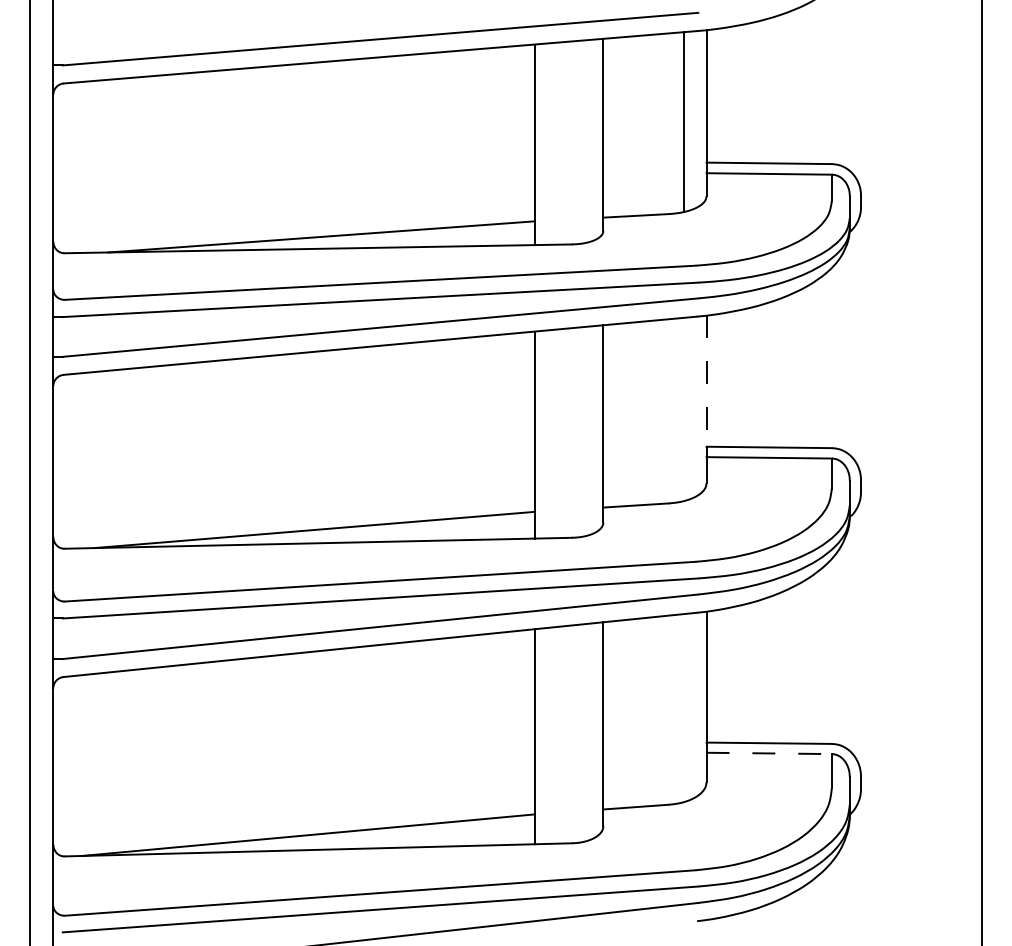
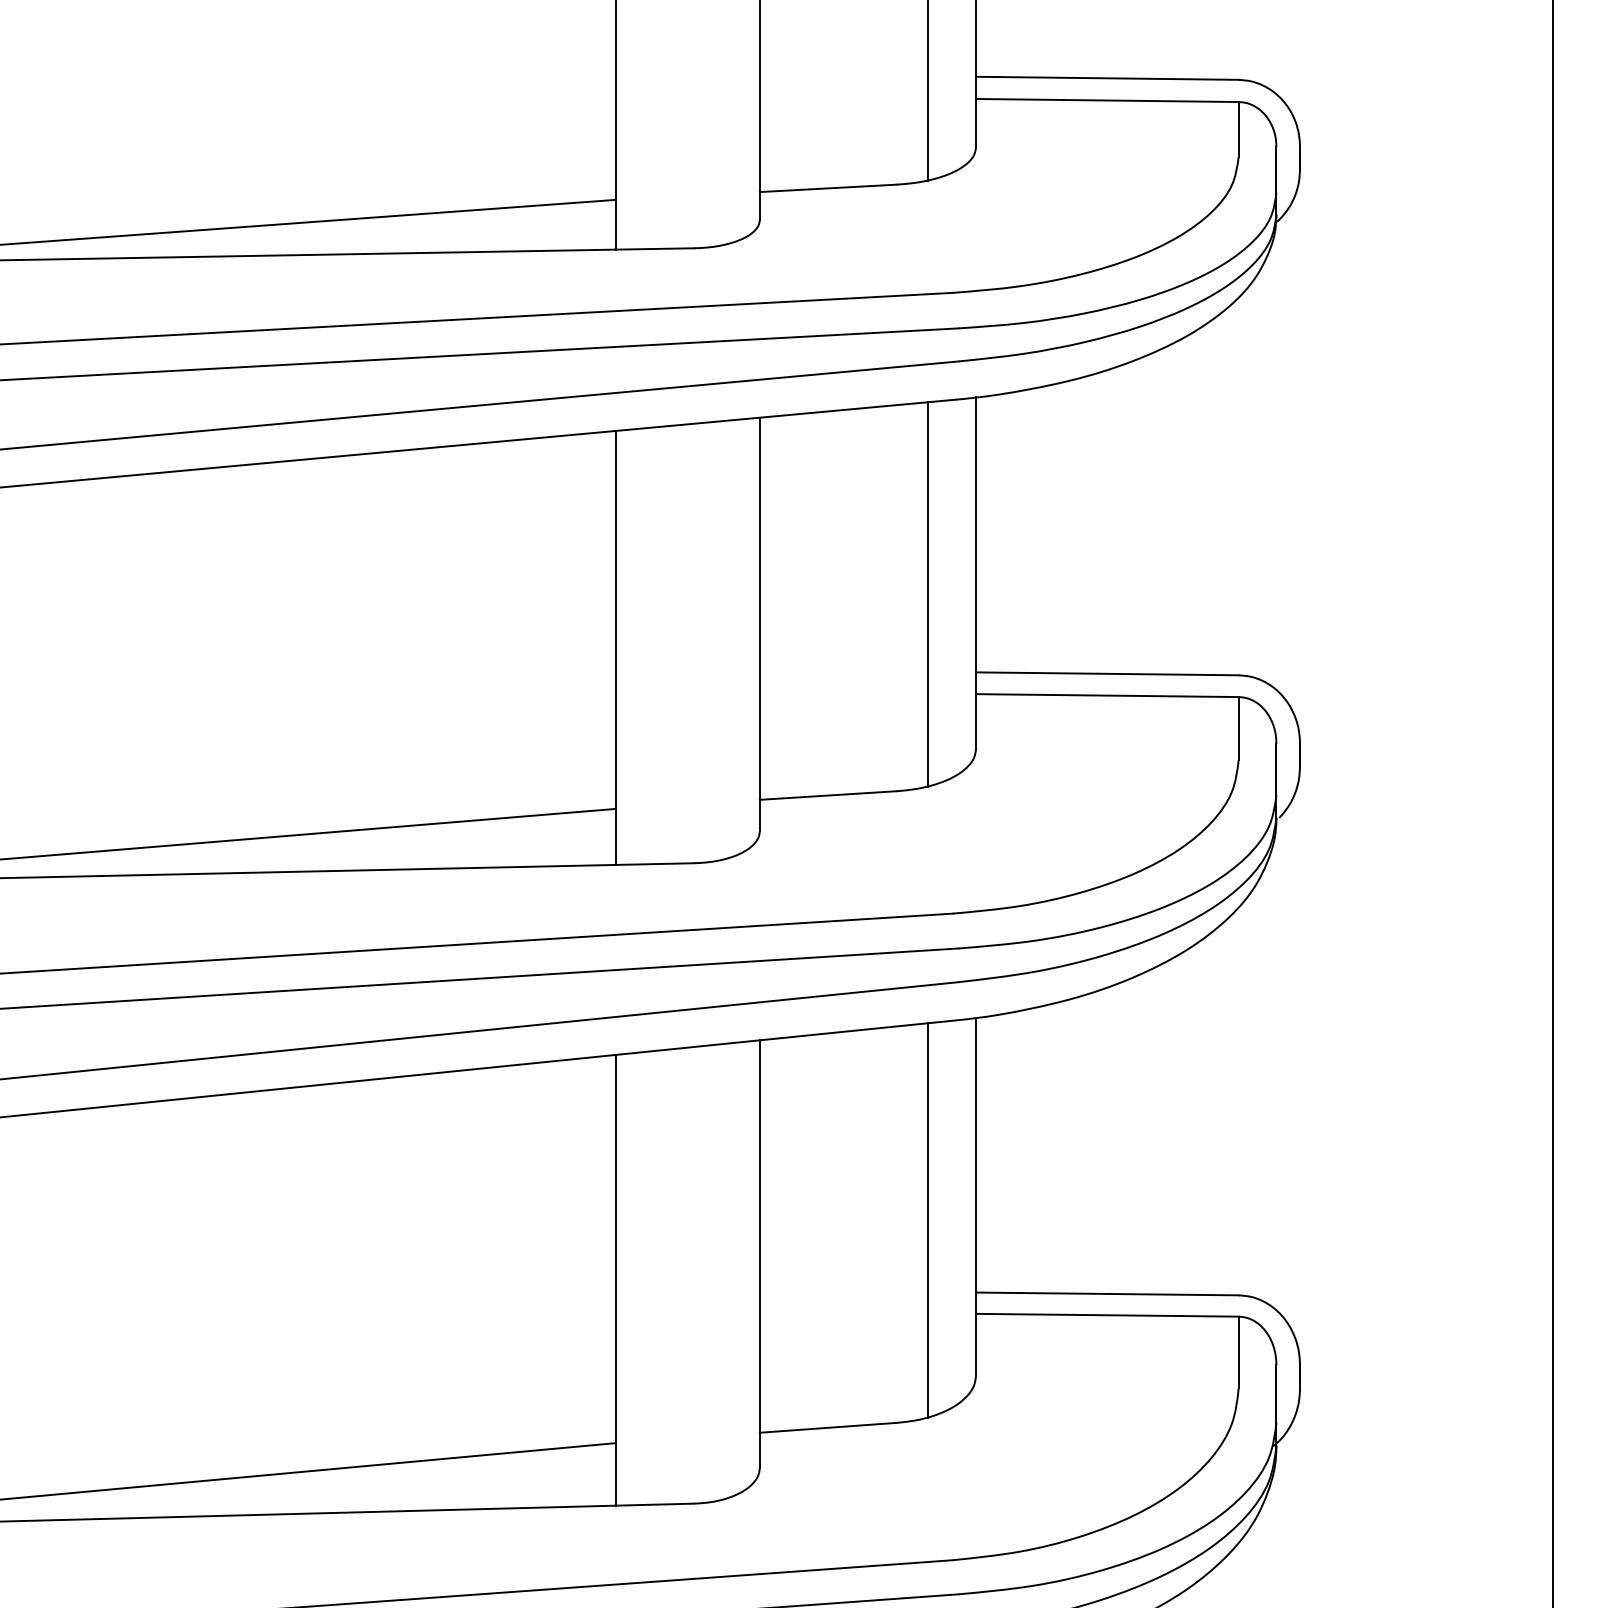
line: (706, 381) -> (975, 535), dashed -> solid
line: (683, 409) -> (927, 594), added
line: (683, 708) -> (927, 1221), added
line: (769, 753) -> (1108, 1315), dashed -> solid

